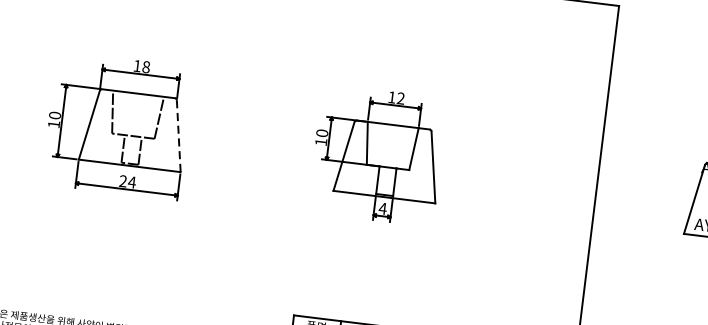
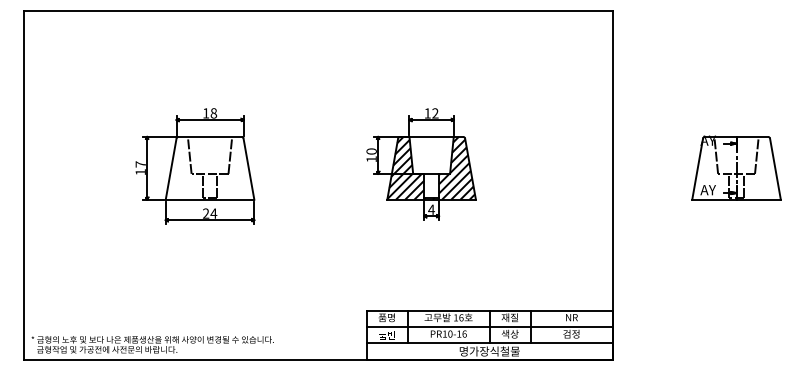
text: (54, 115) -> (140, 164), 10 -> 17
line: (179, 136) -> (249, 169), dashed -> solid
hatch: (387, 159) -> (430, 167), added

